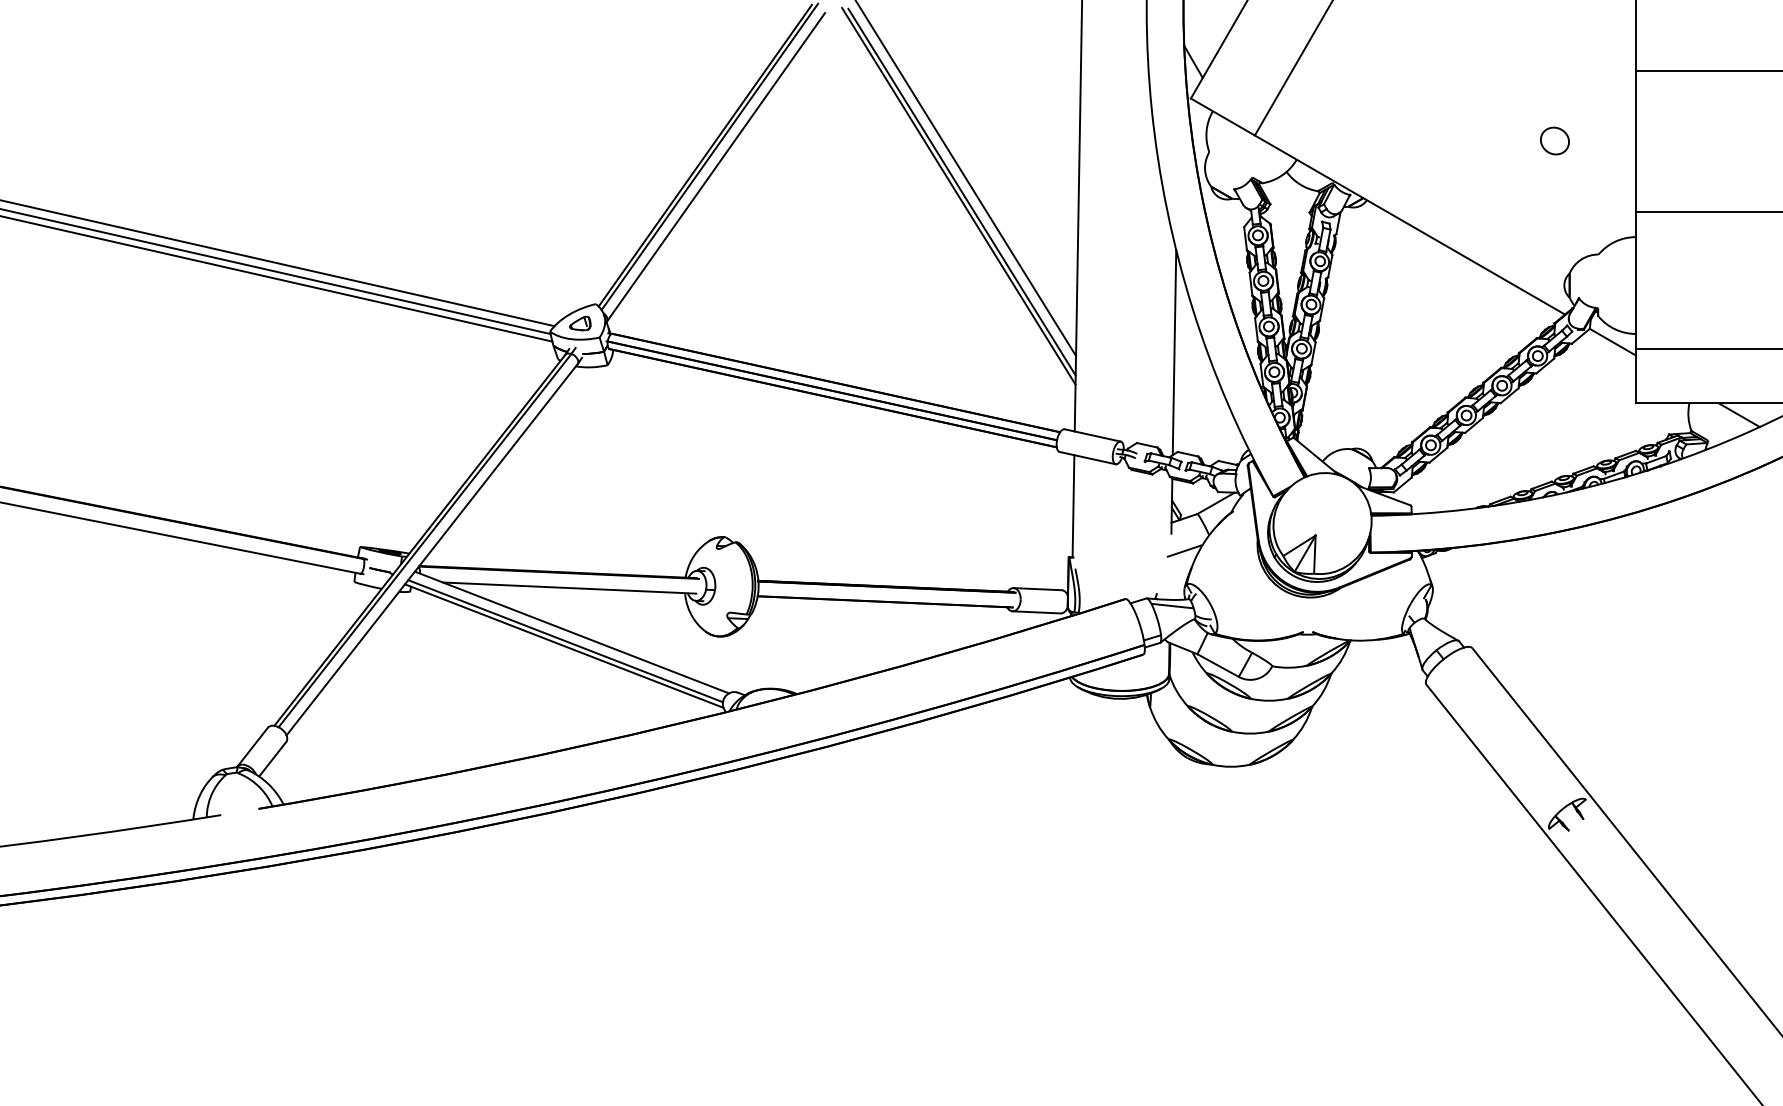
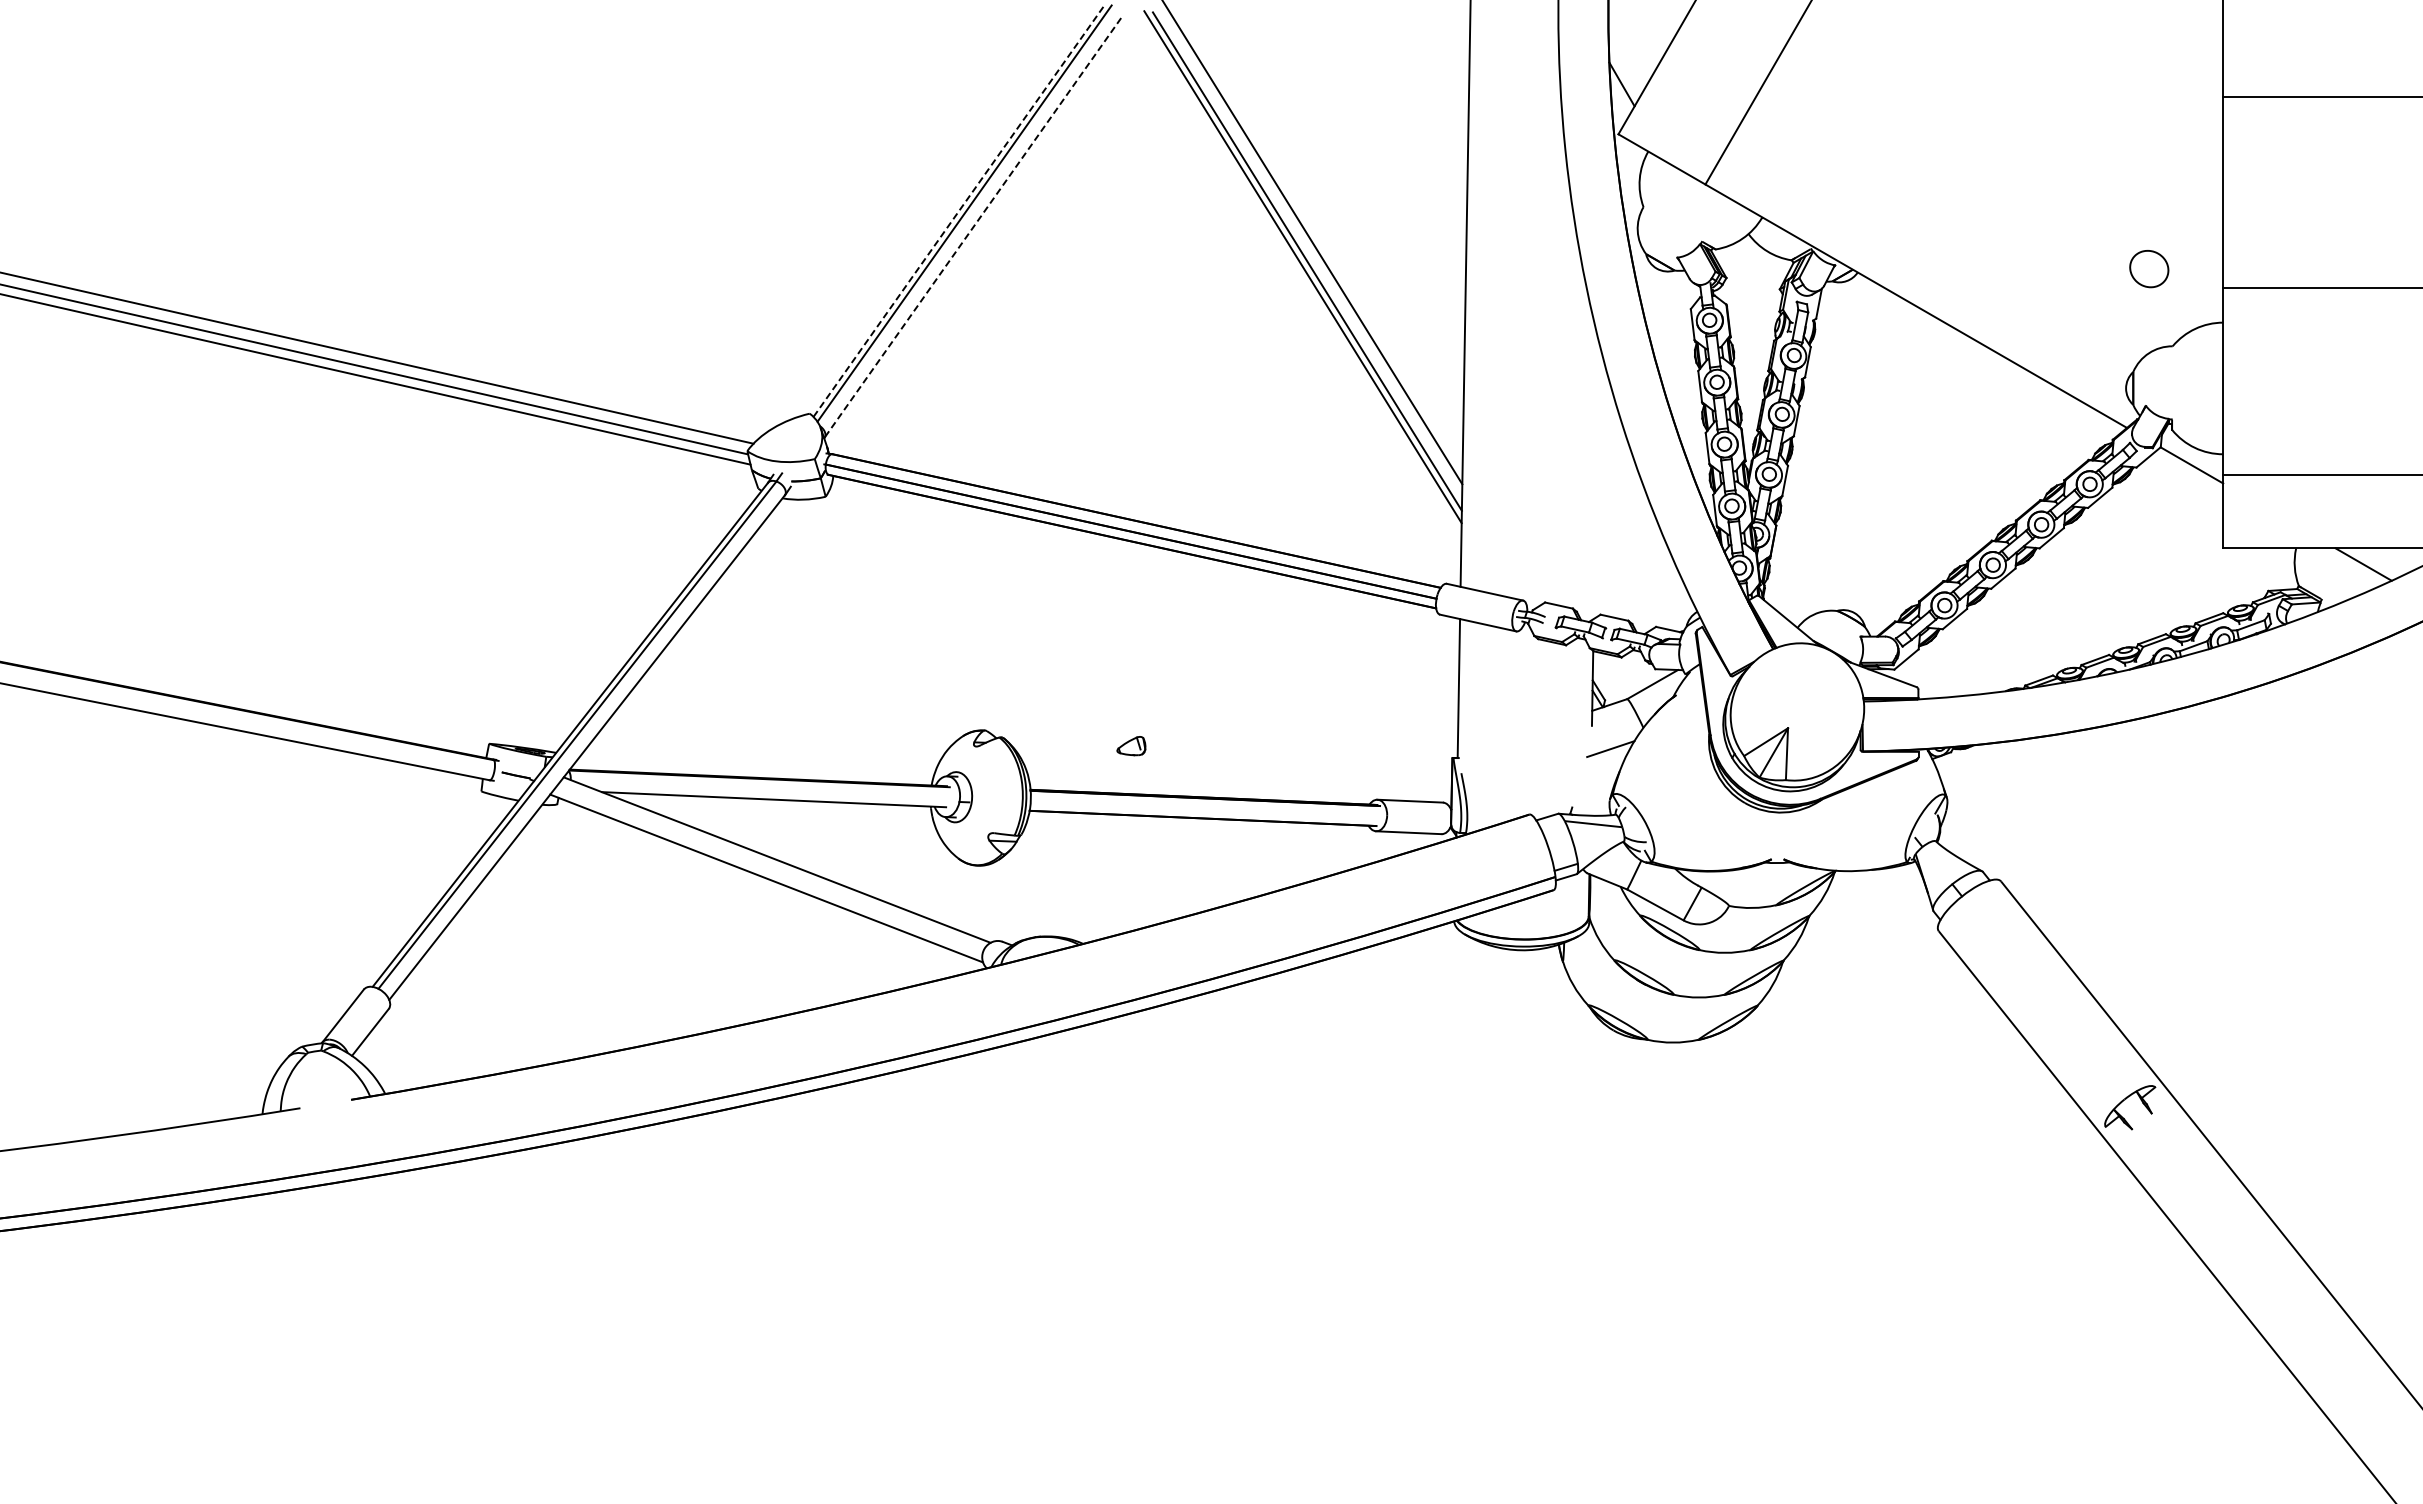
part: (1555, 141) -> (2149, 269), moved
line: (705, 156) -> (958, 212), solid -> dashed
line: (715, 167) -> (972, 227), solid -> dashed
part: (580, 323) -> (1131, 746), moved
line: (1174, 352) -> (1595, 479), removed
line: (565, 640) -> (768, 871), removed

